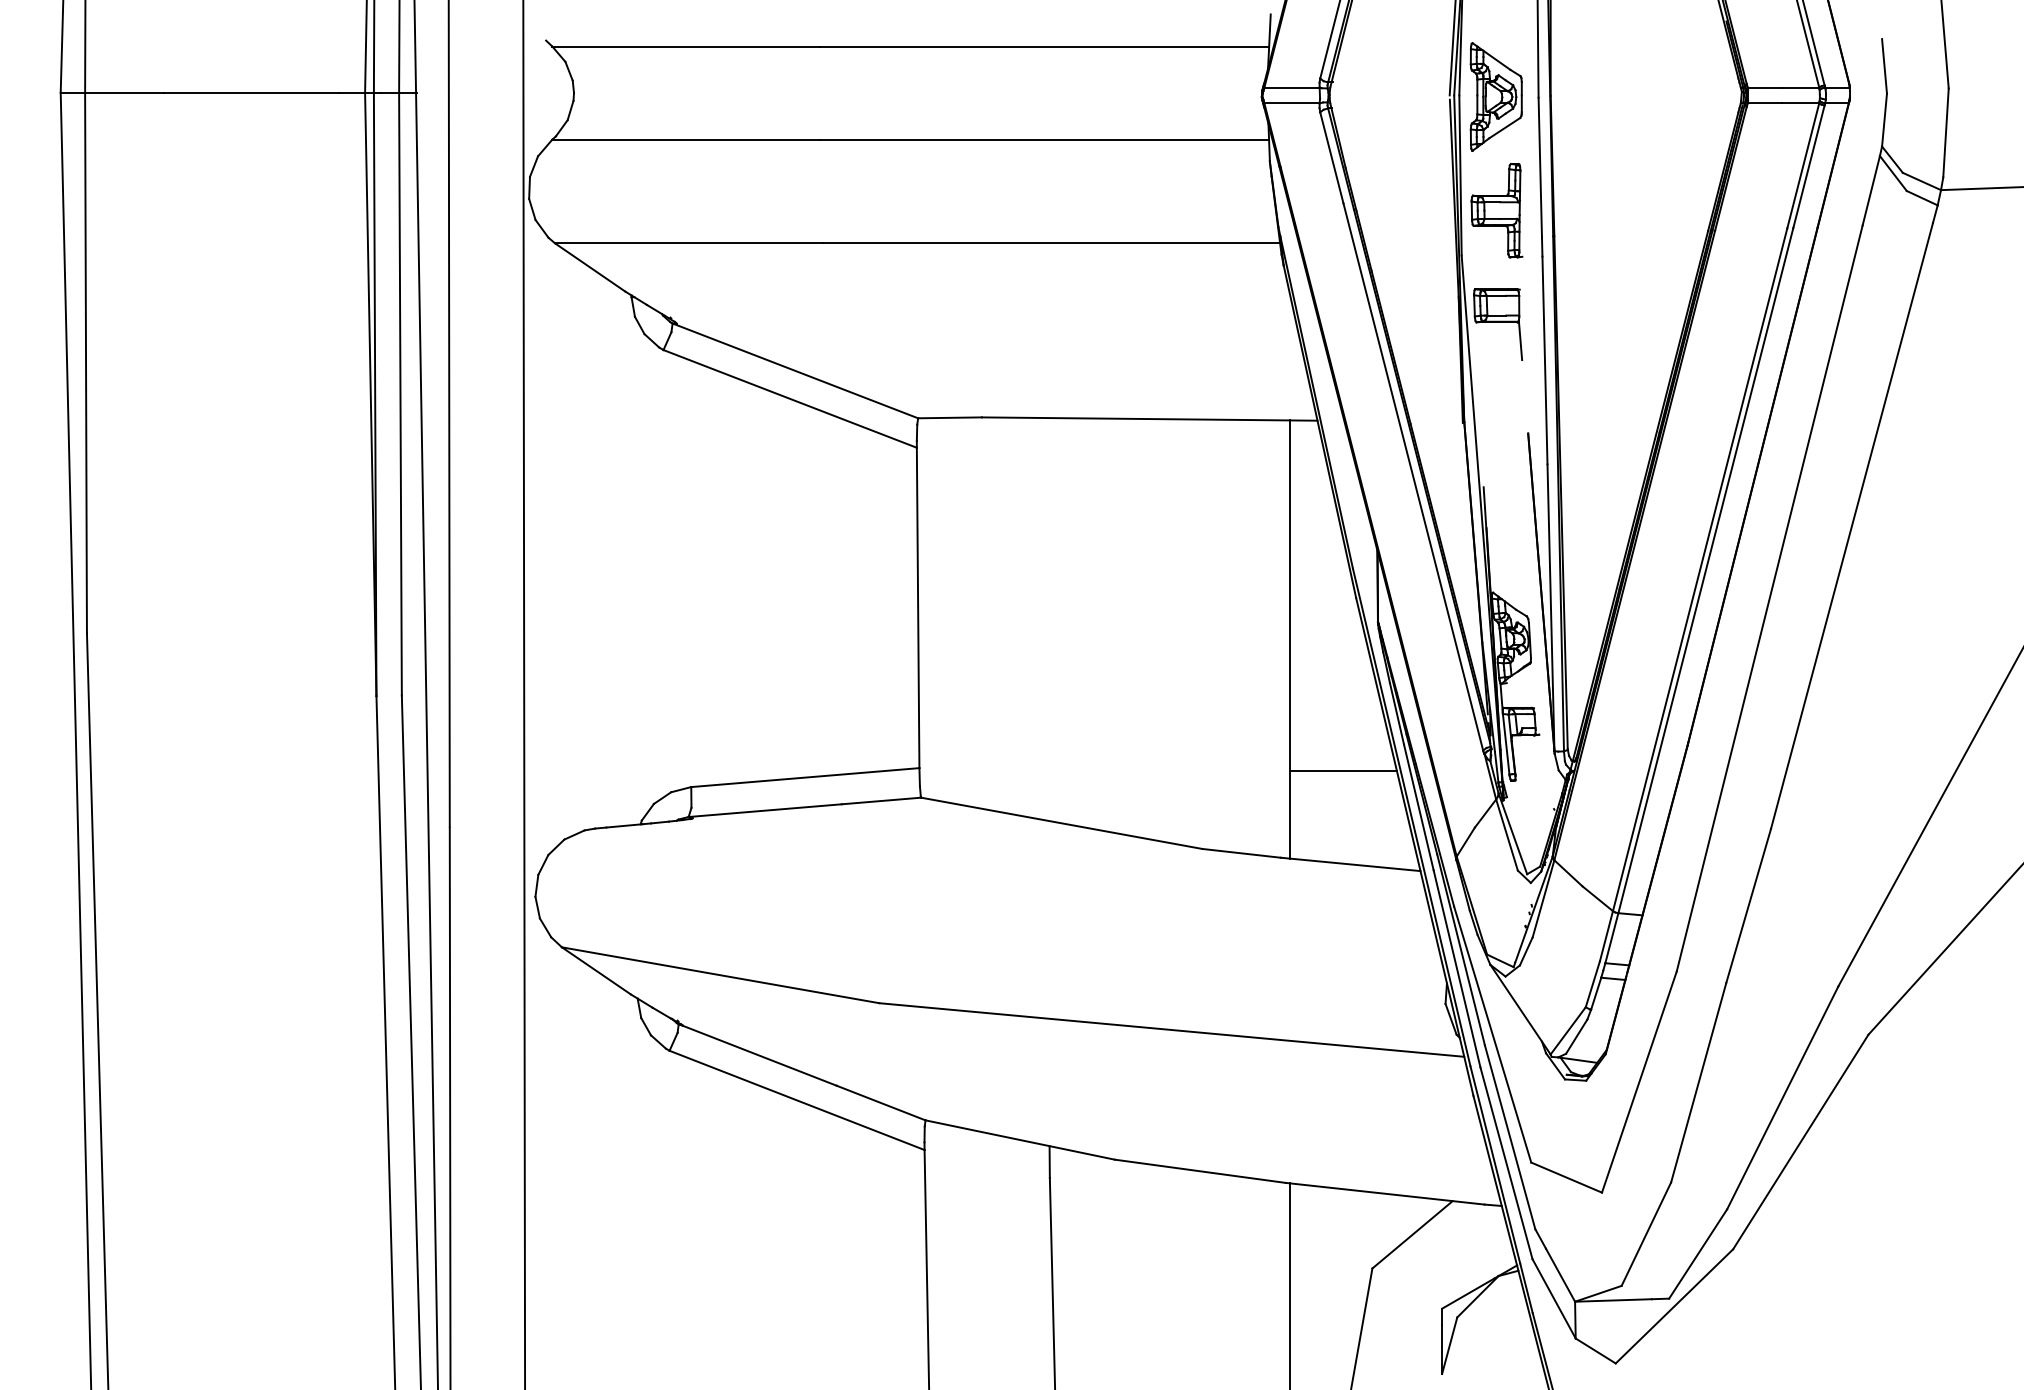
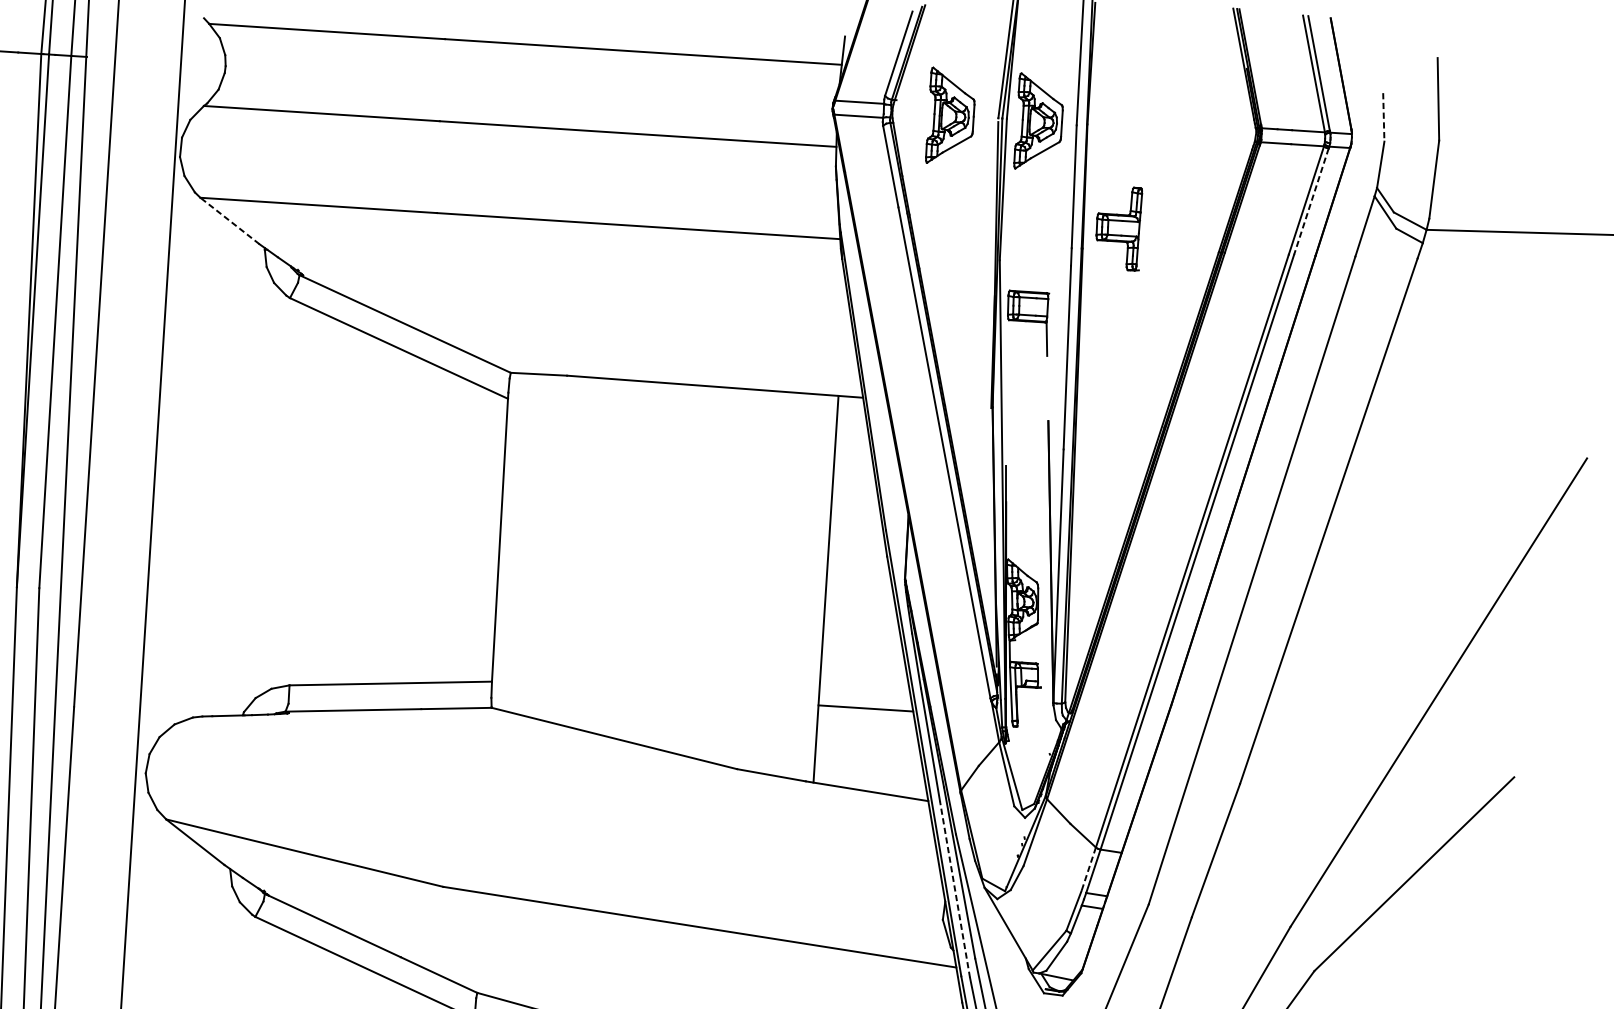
line: (1884, 66) -> (1383, 117), solid -> dashed
part: (1395, 96) -> (950, 116), added
line: (1808, 167) -> (1310, 202), solid -> dashed
part: (1496, 210) -> (1118, 227), moved
line: (590, 267) -> (230, 221), solid -> dashed
line: (1606, 936) -> (1088, 869), solid -> dashed
line: (1456, 968) -> (954, 889), solid -> dashed

